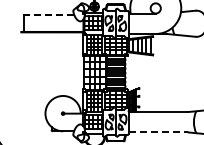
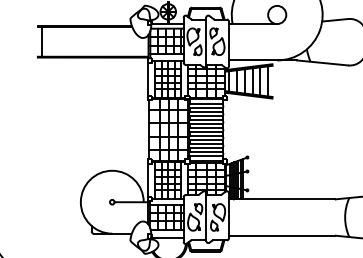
line: (21, 14) -> (38, 25), dashed -> solid
line: (158, 132) -> (282, 235), dashed -> solid

